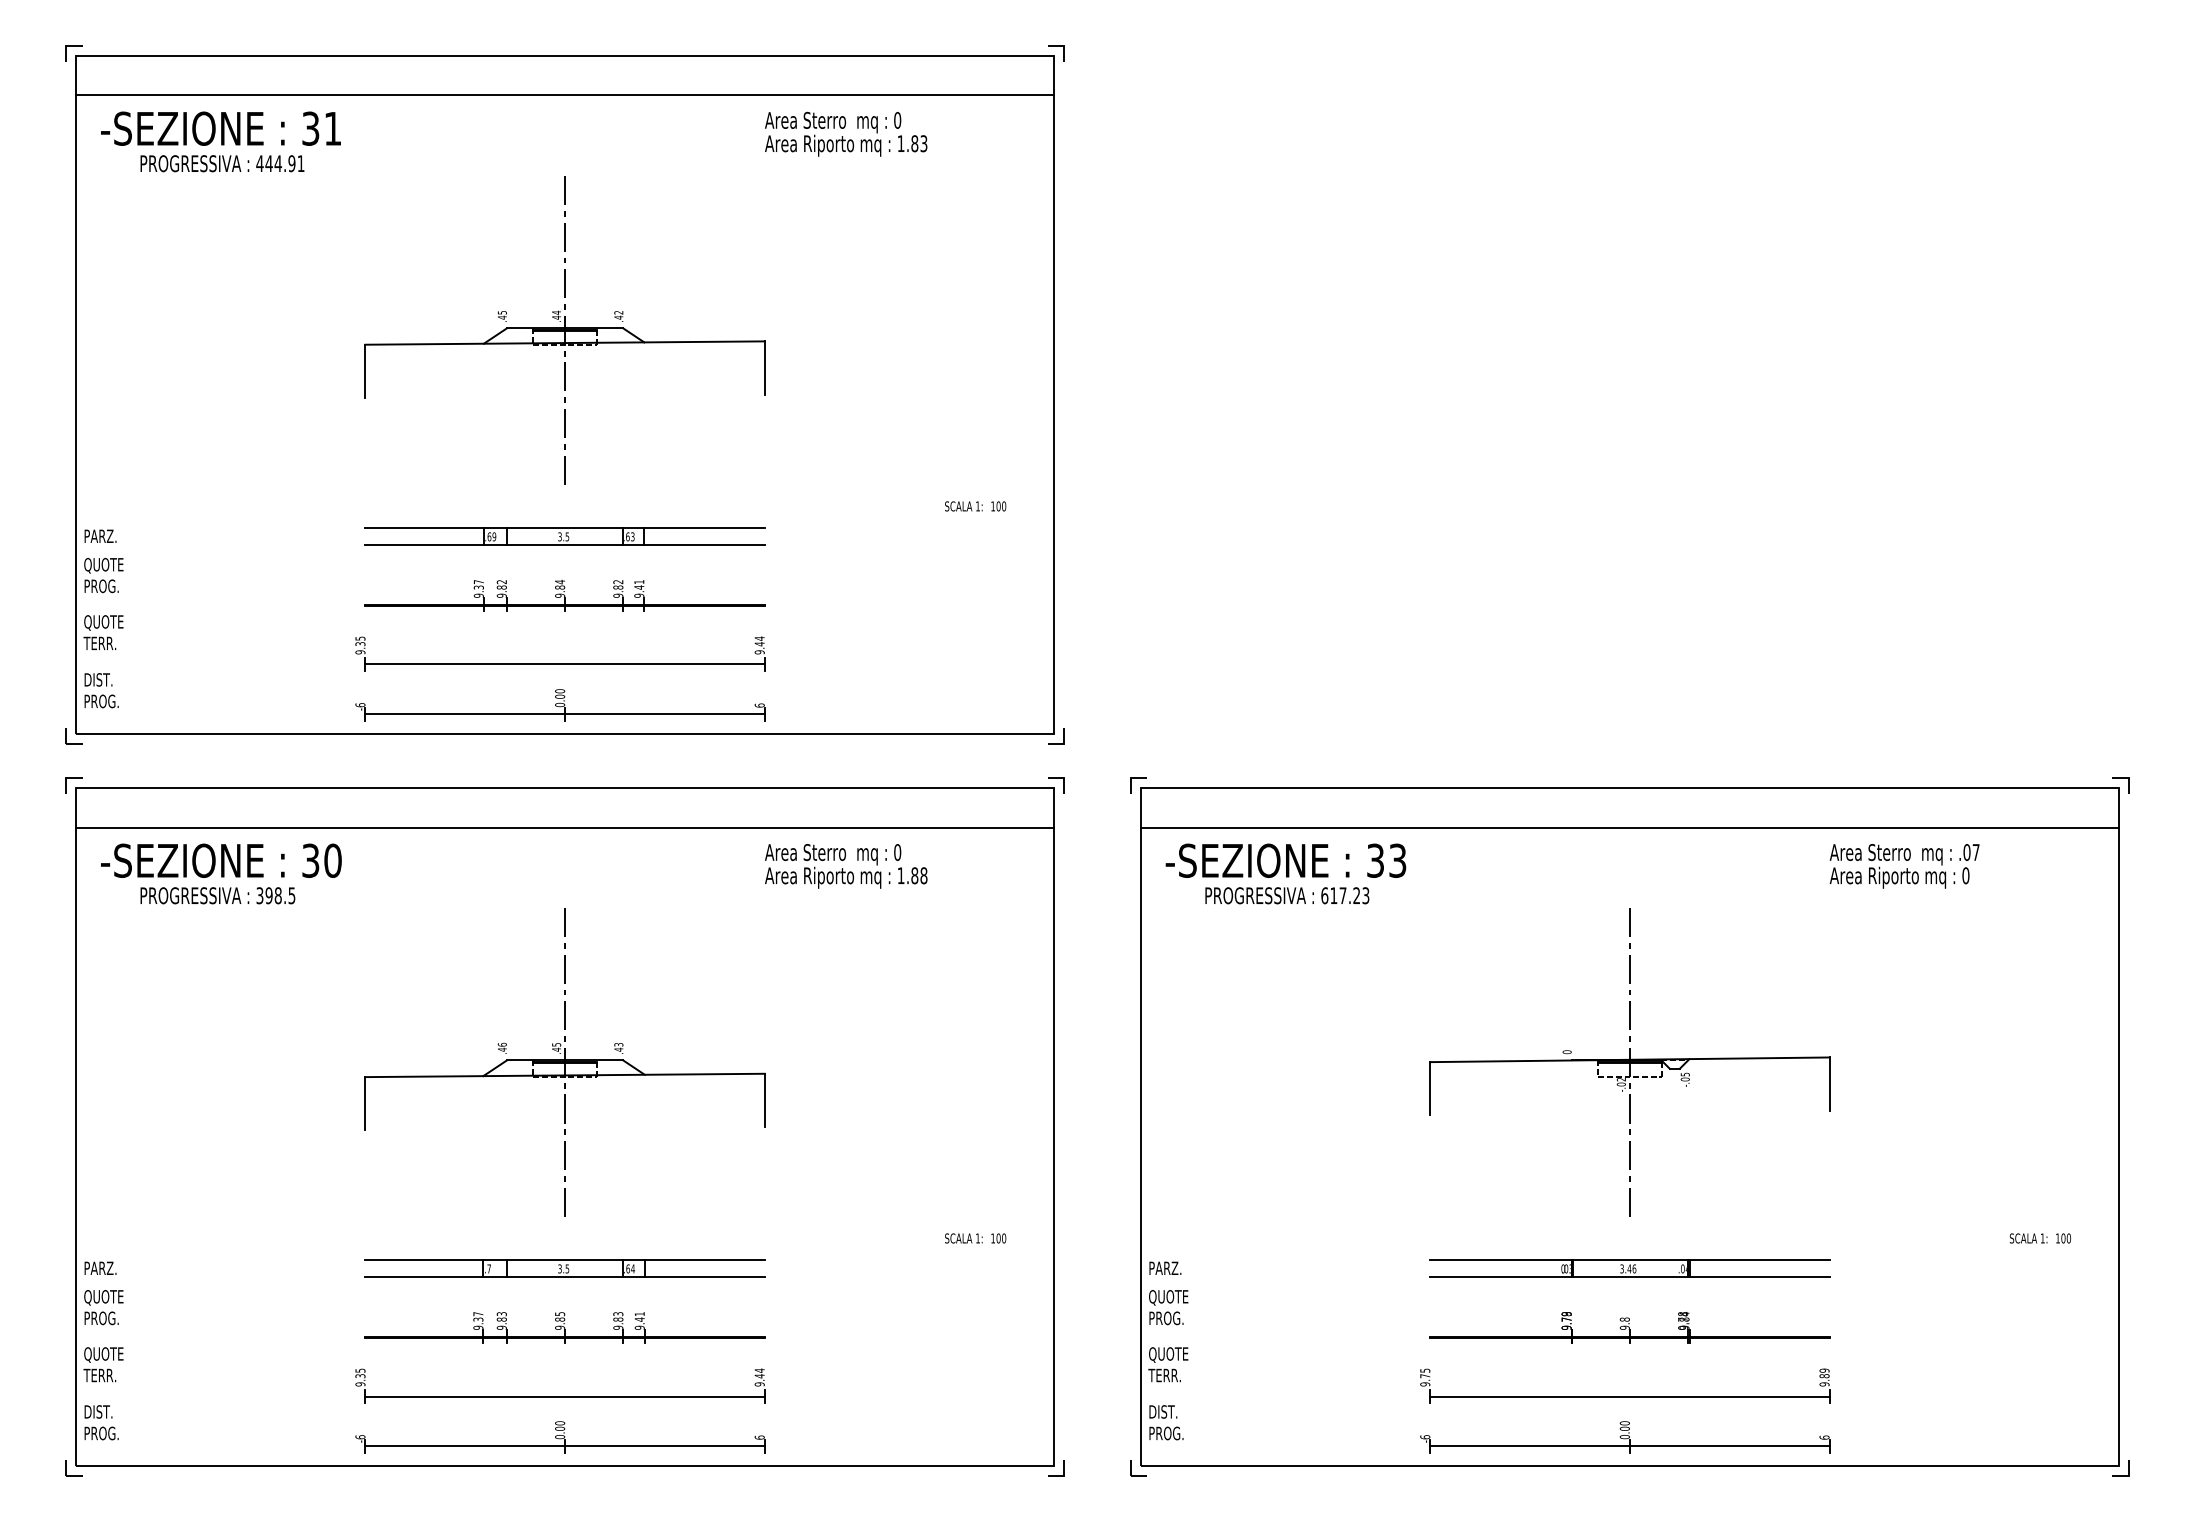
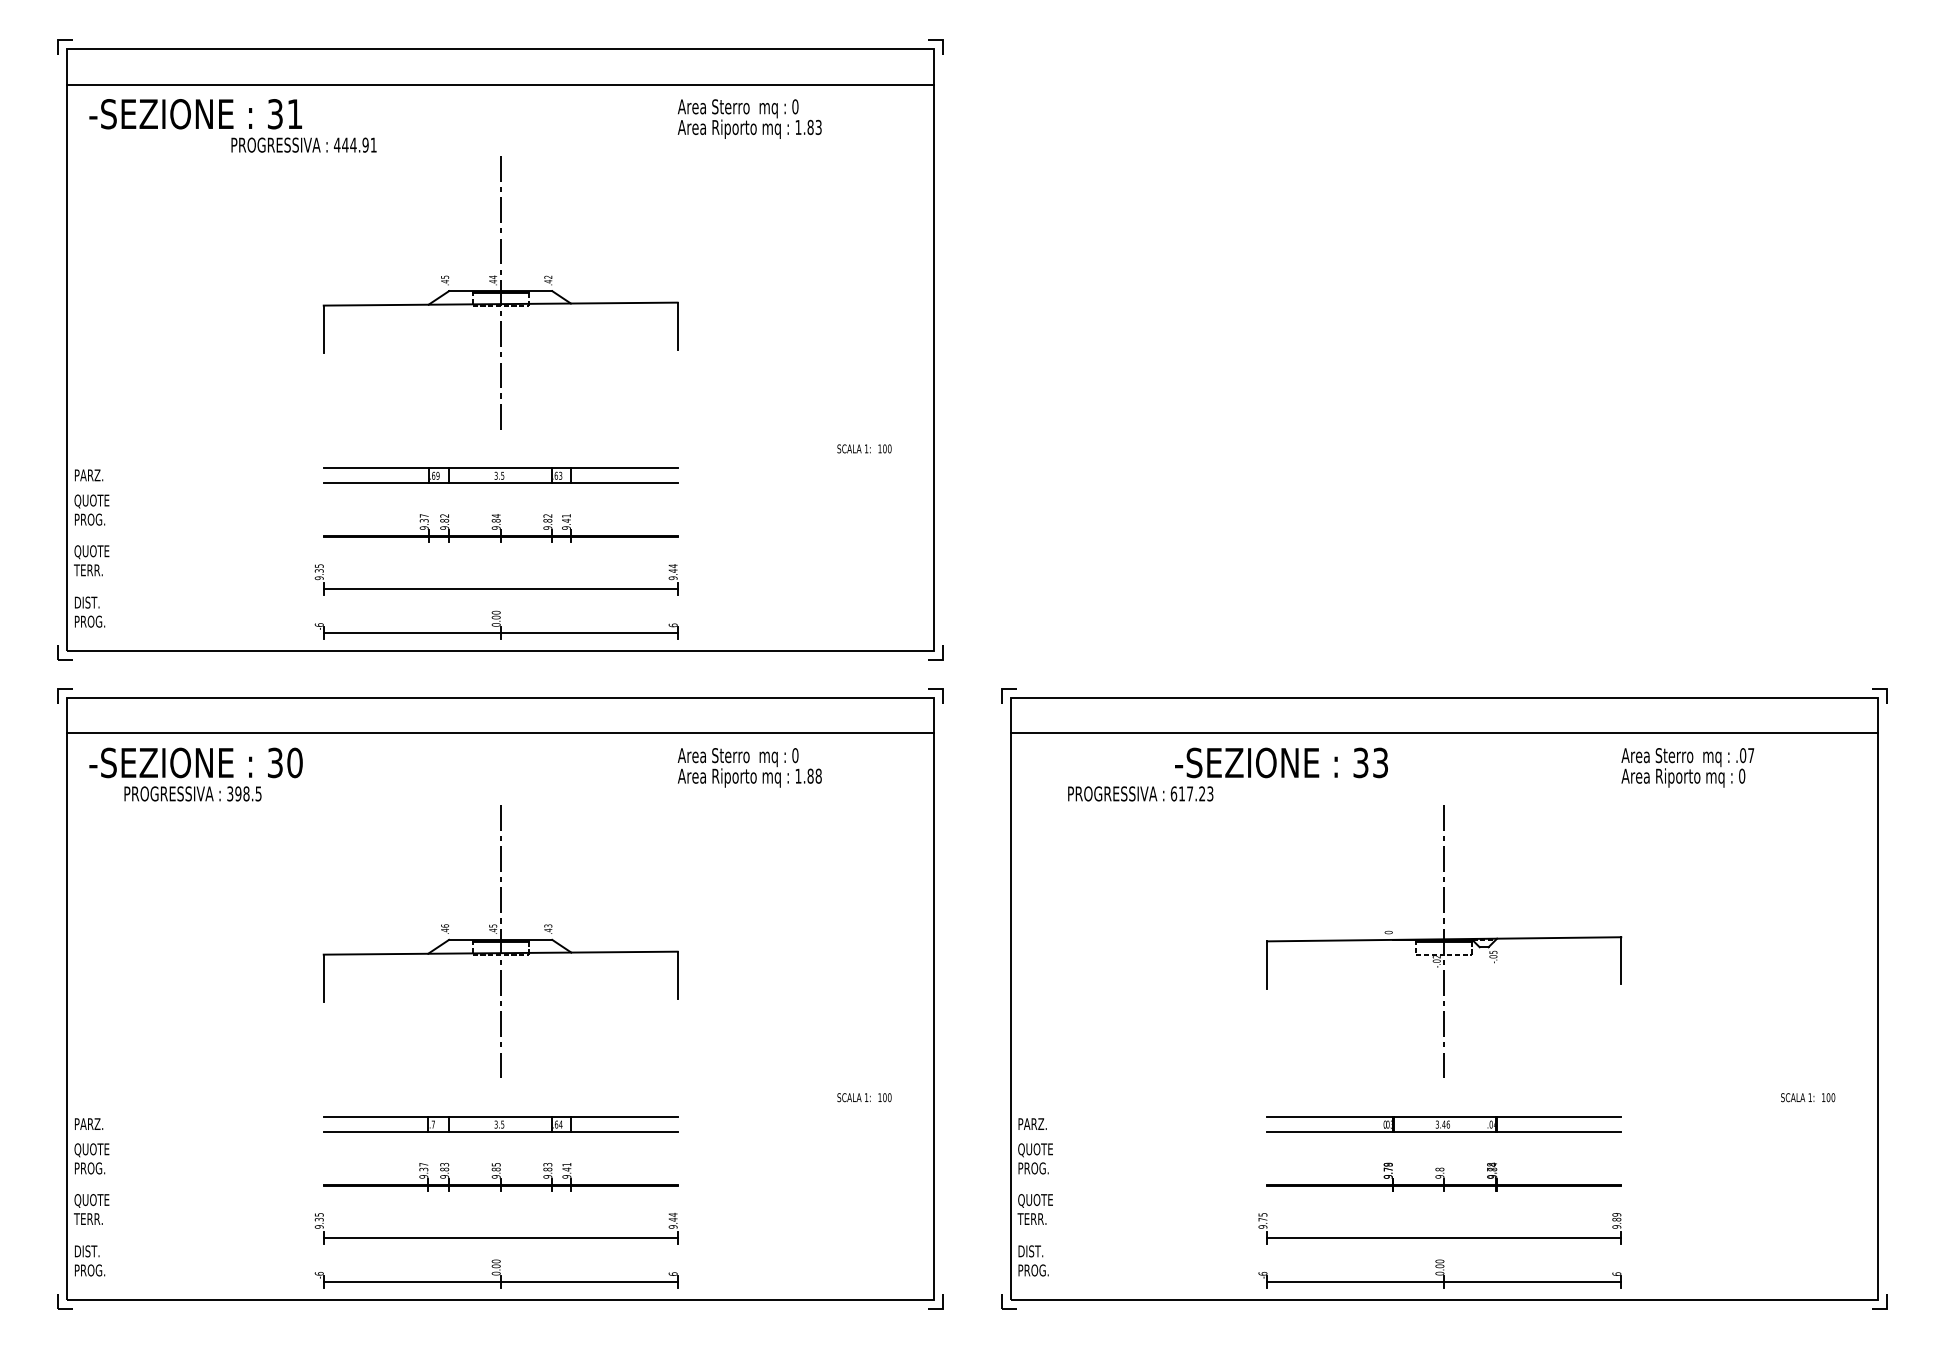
text: (221, 162) -> (303, 144), moved
text: (1285, 860) -> (1281, 762), moved

